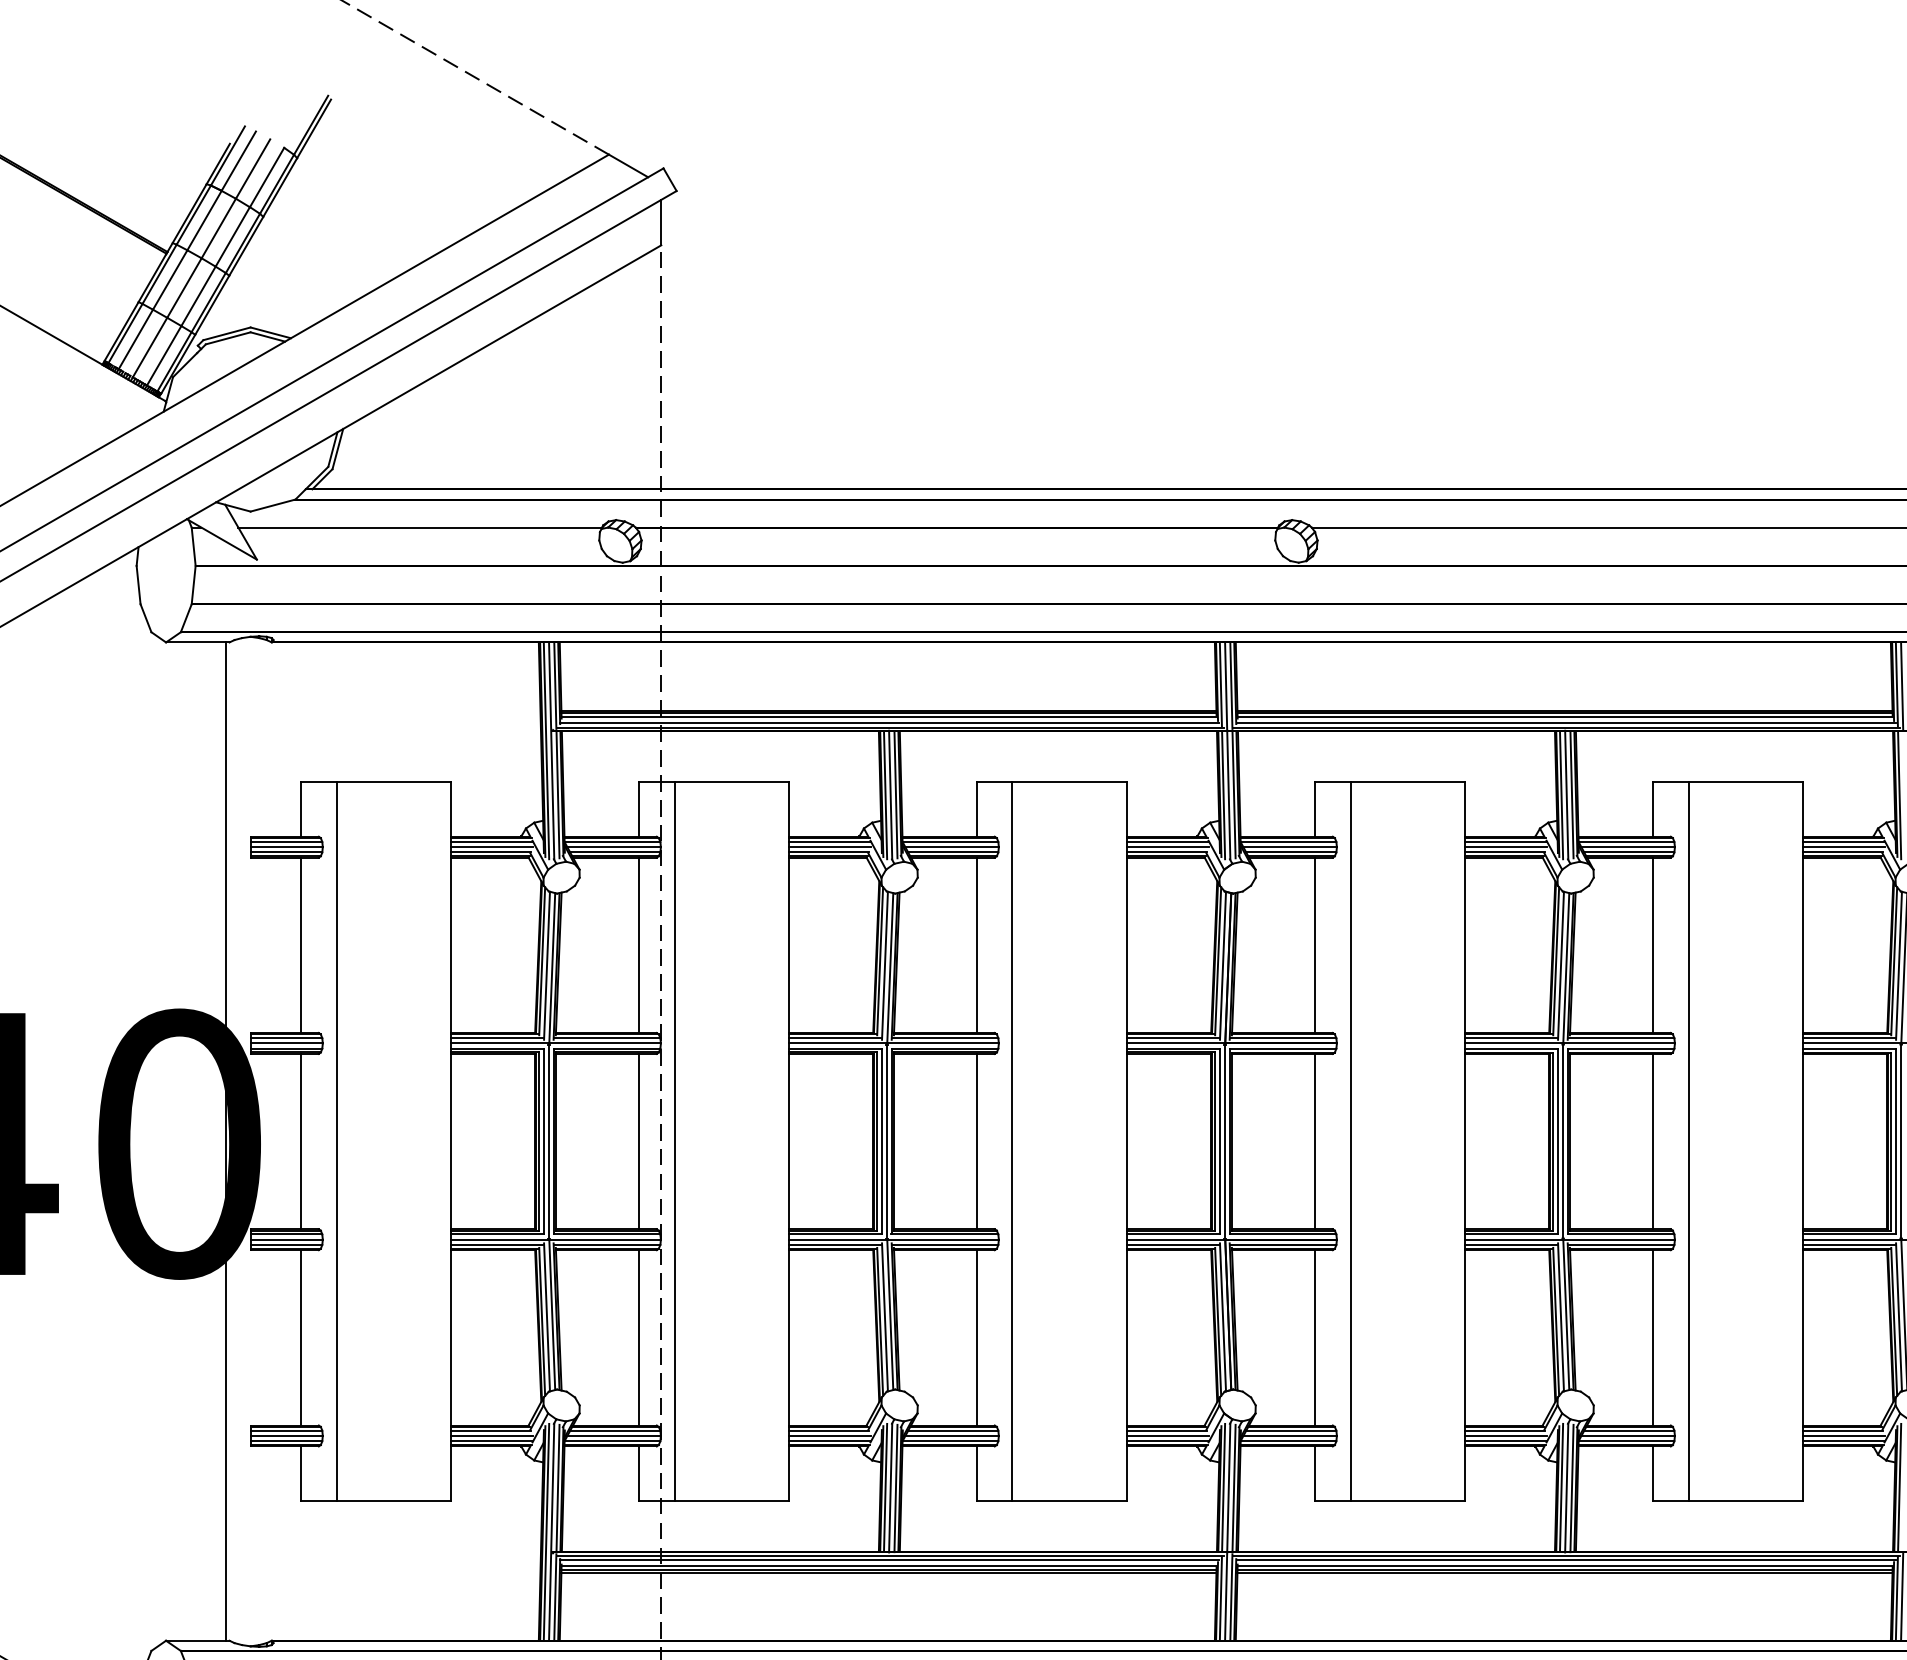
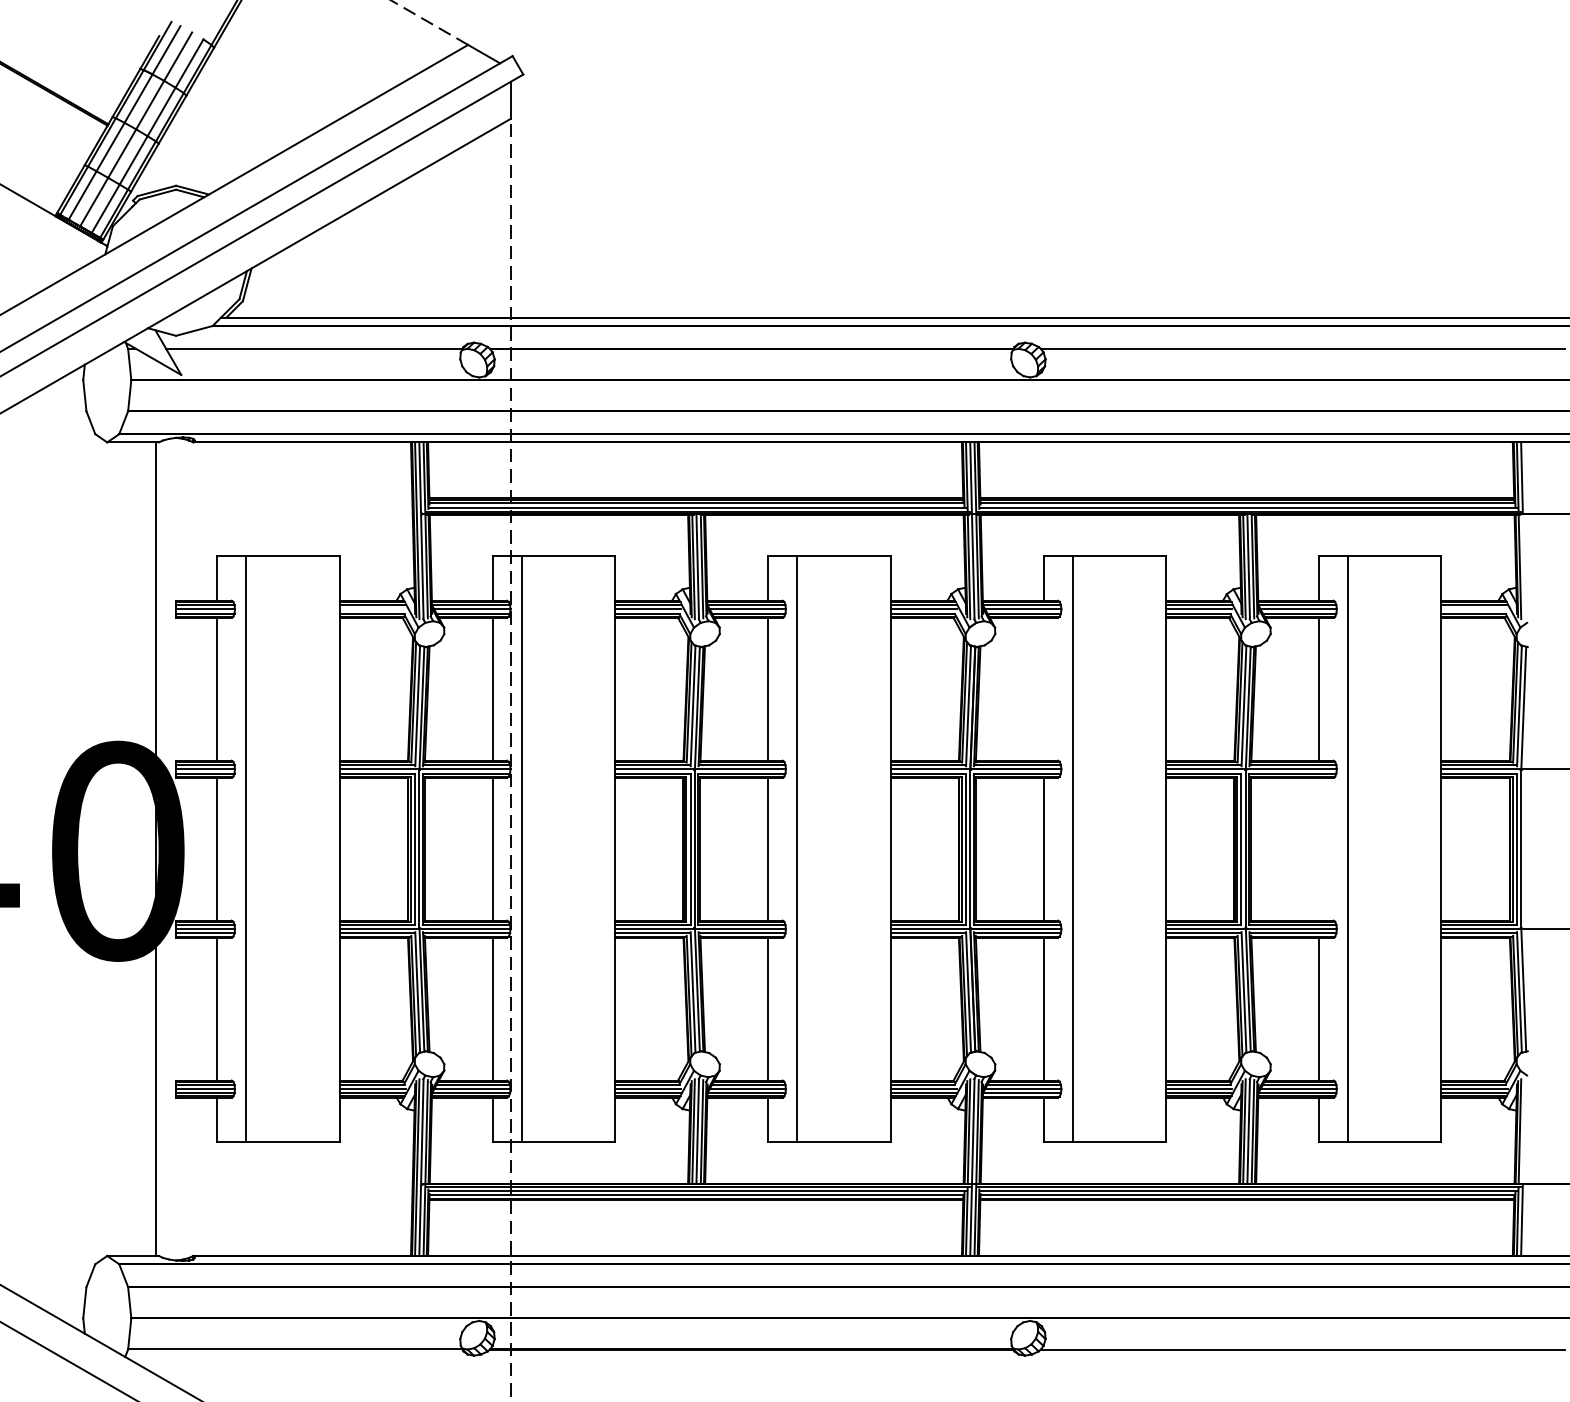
line: (491, 847) -> (372, 609), removed
line: (1843, 847) -> (1474, 609), removed
line: (1314, 944) -> (1043, 688), removed
line: (1653, 1140) -> (1319, 848), removed

